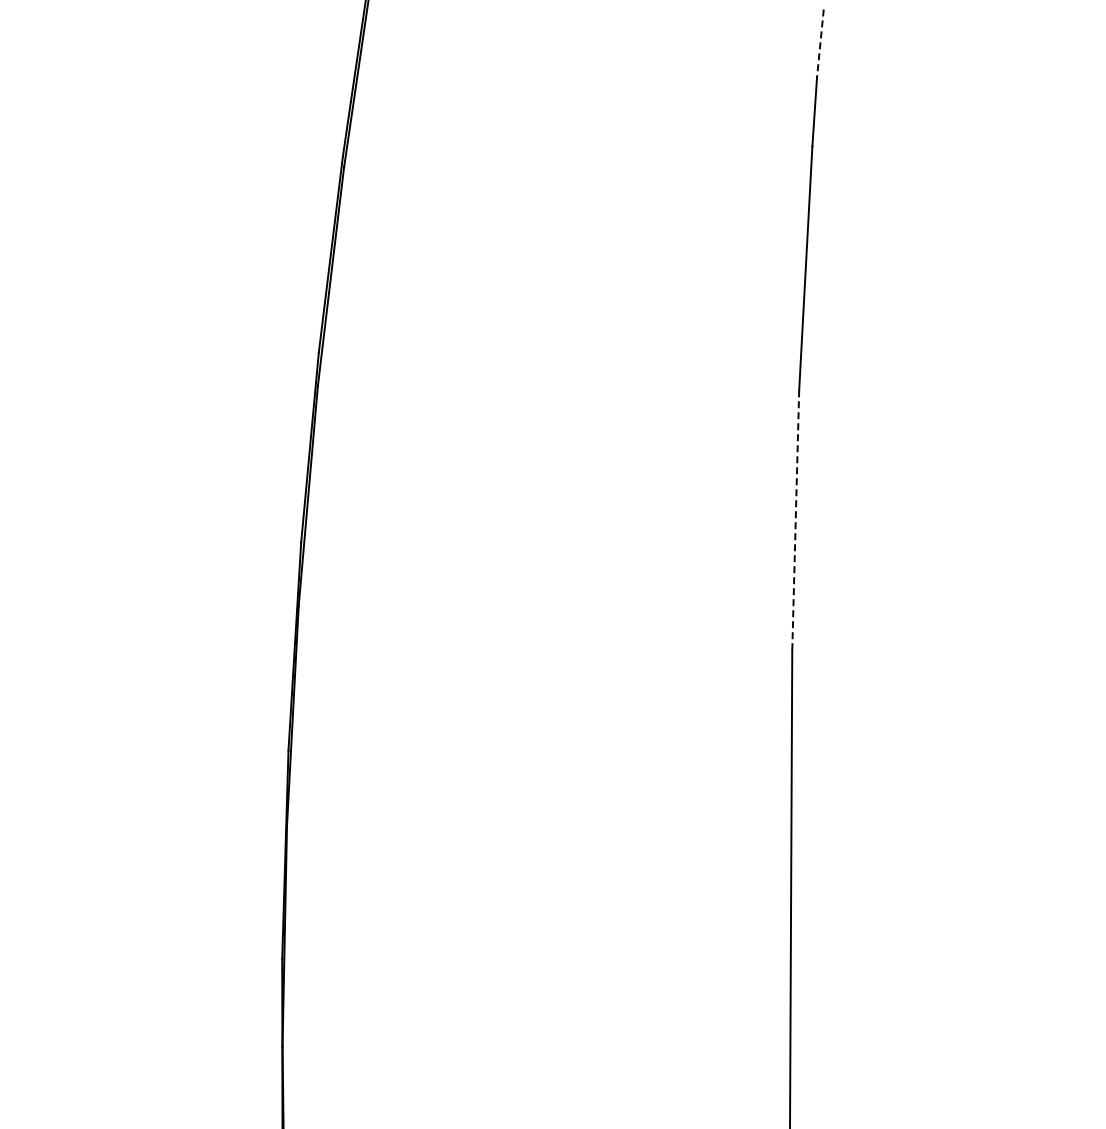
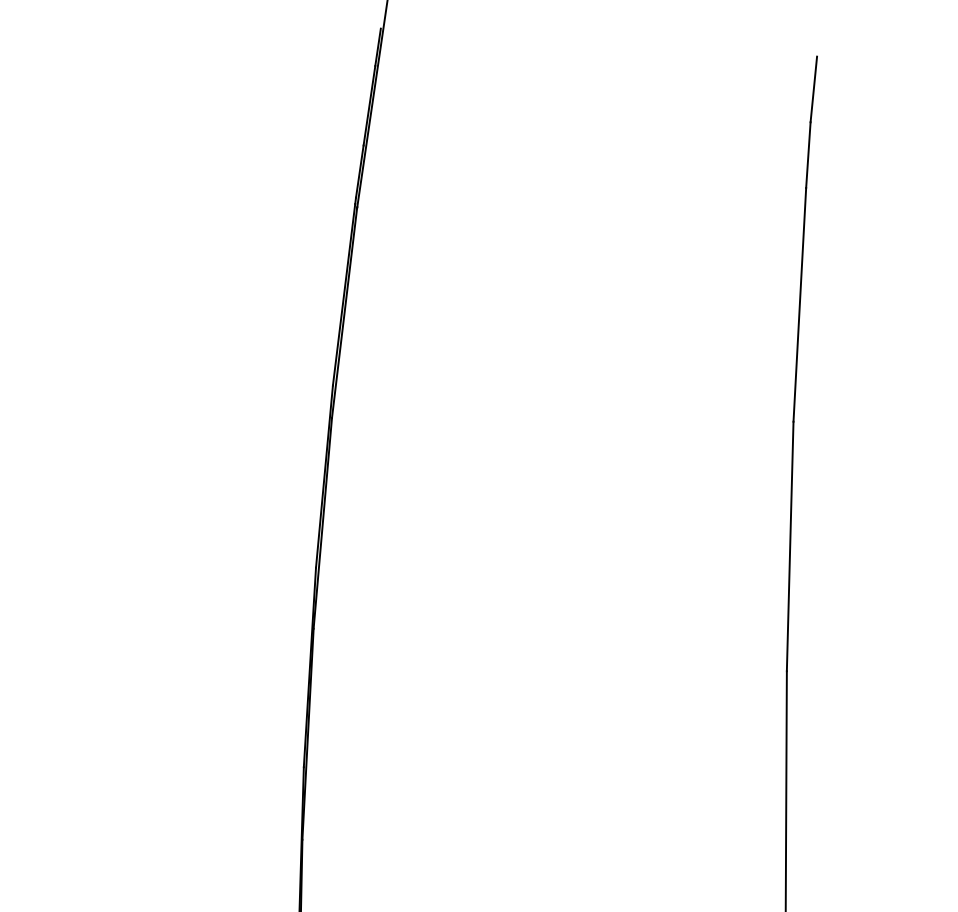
line: (820, 44) -> (813, 90), dashed -> solid
line: (795, 520) -> (789, 546), dashed -> solid

